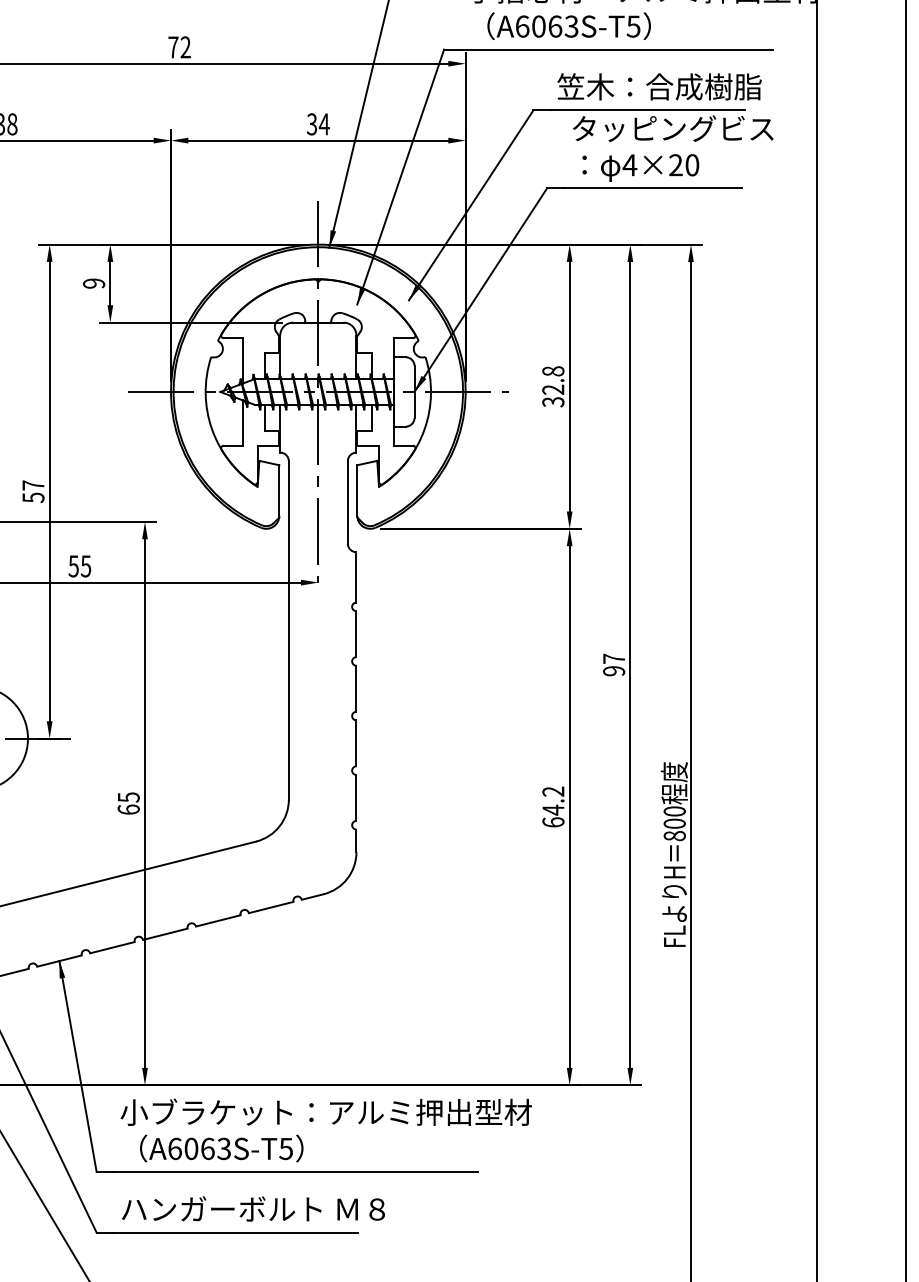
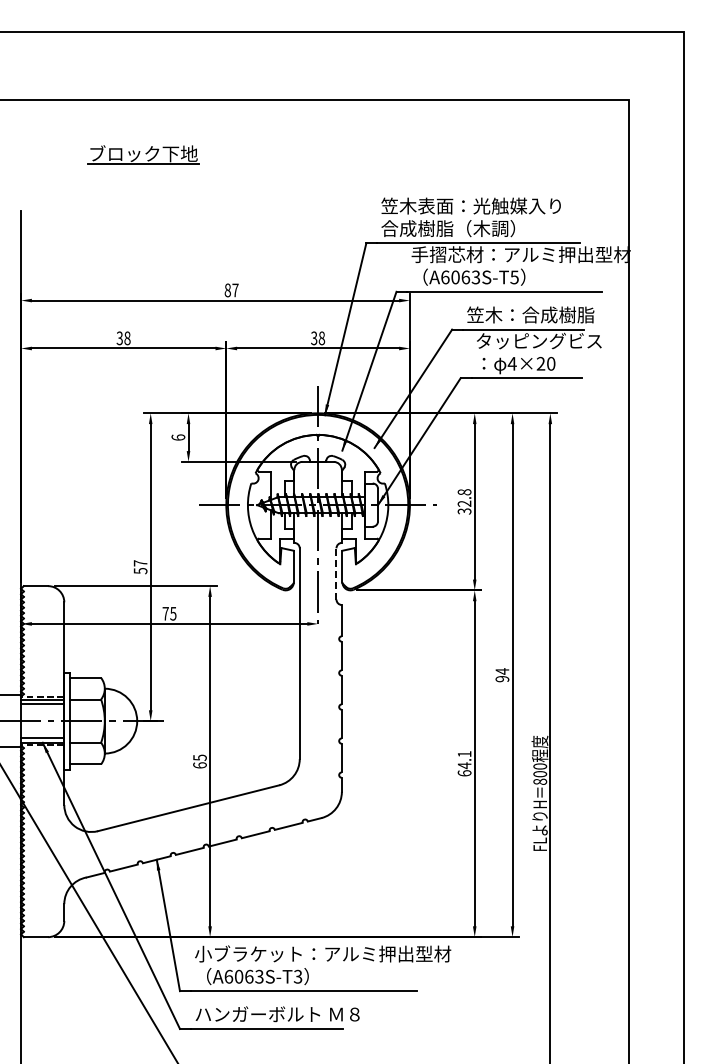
text: (179, 47) -> (231, 290), 72 -> 87
text: (323, 124) -> (321, 338), 34 -> 38
text: (94, 283) -> (178, 437), 9 -> 6
line: (347, 501) -> (336, 573), solid -> dashed
text: (73, 565) -> (165, 613), 55 -> 75
text: (614, 658) -> (502, 671), 97 -> 94
text: (553, 792) -> (464, 754), 64.2 -> 64.1
text: (286, 1146) -> (298, 975), A6063S-T5 -> A6063S-T3

